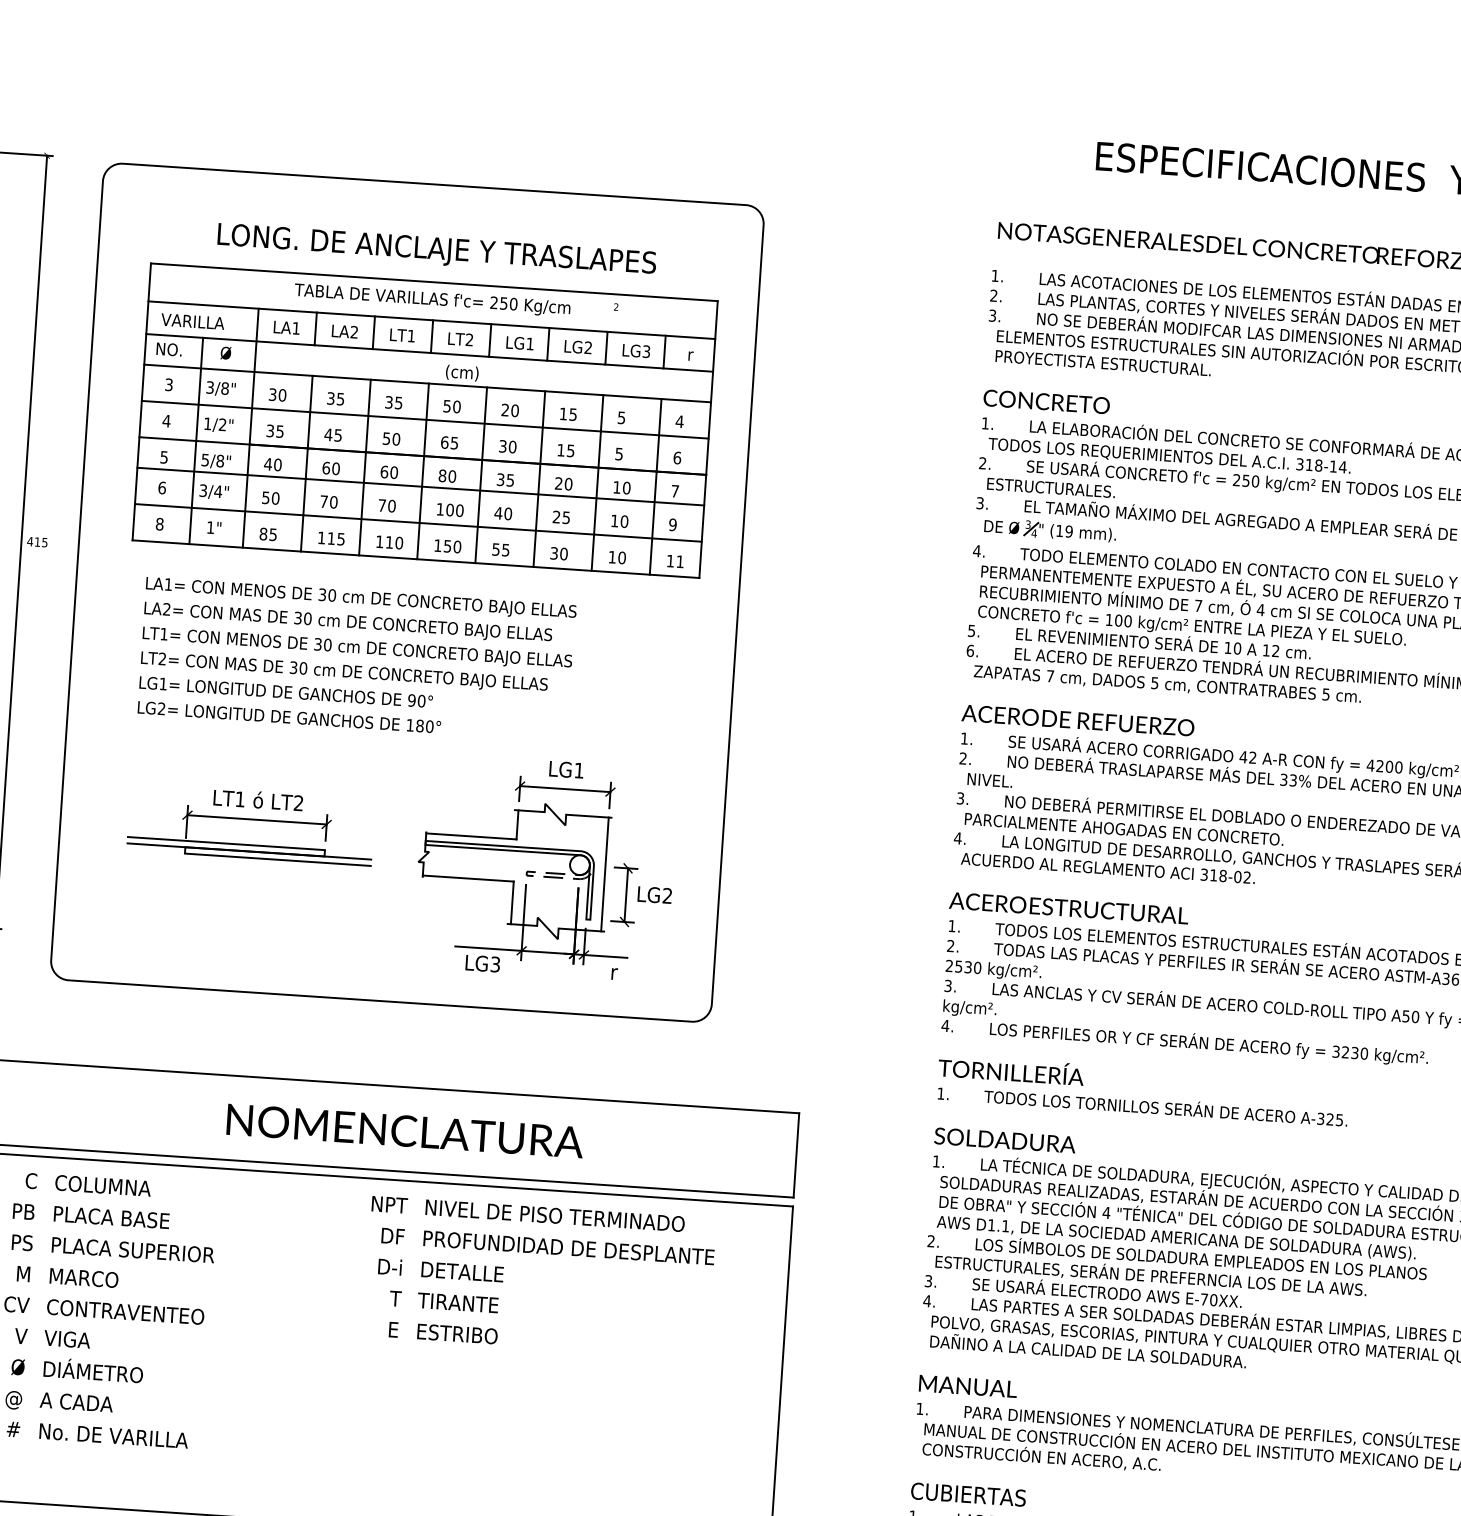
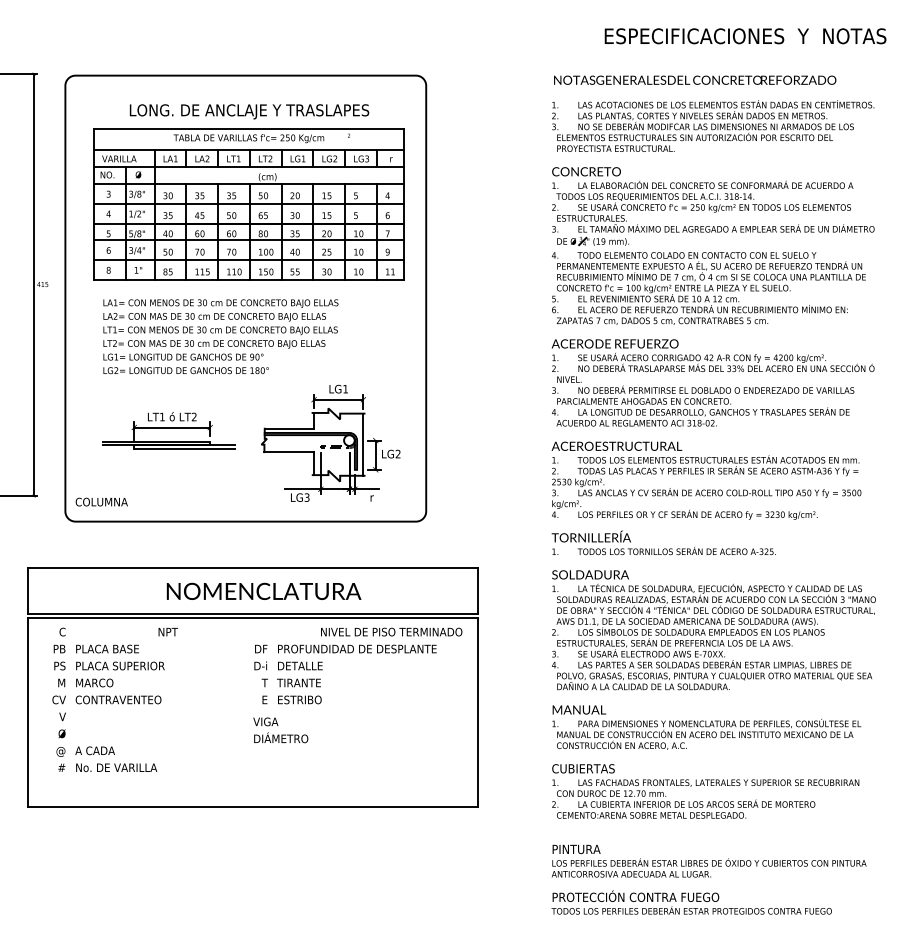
text: (102, 1184) -> (101, 501), moved
text: (388, 1205) -> (167, 632), moved
text: (554, 1214) -> (391, 631), moved
text: (93, 1356) -> (280, 730), moved

